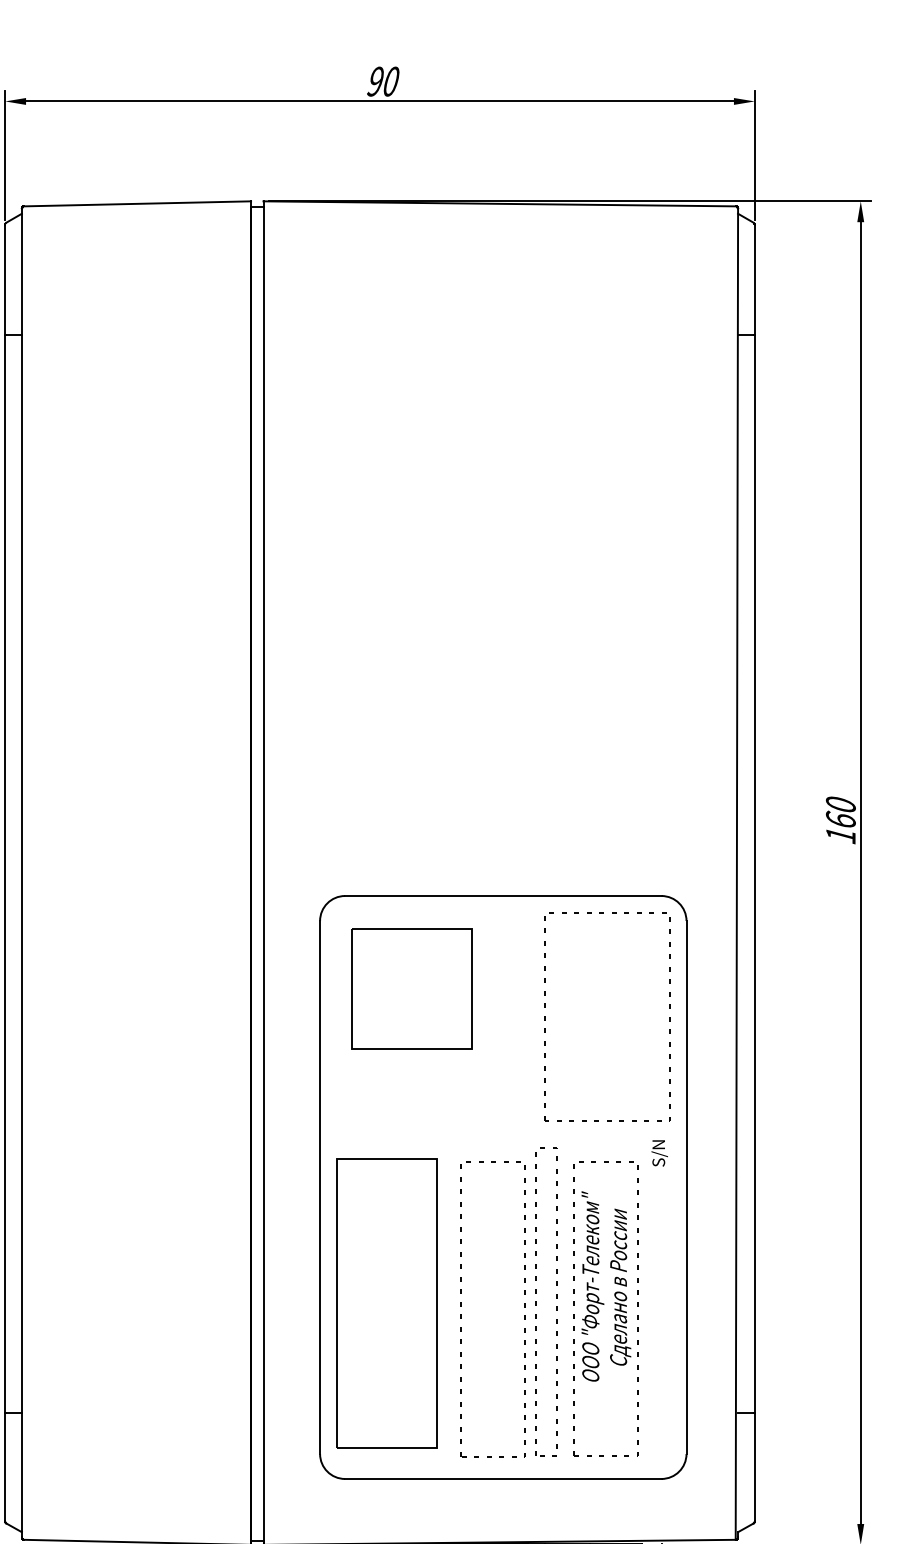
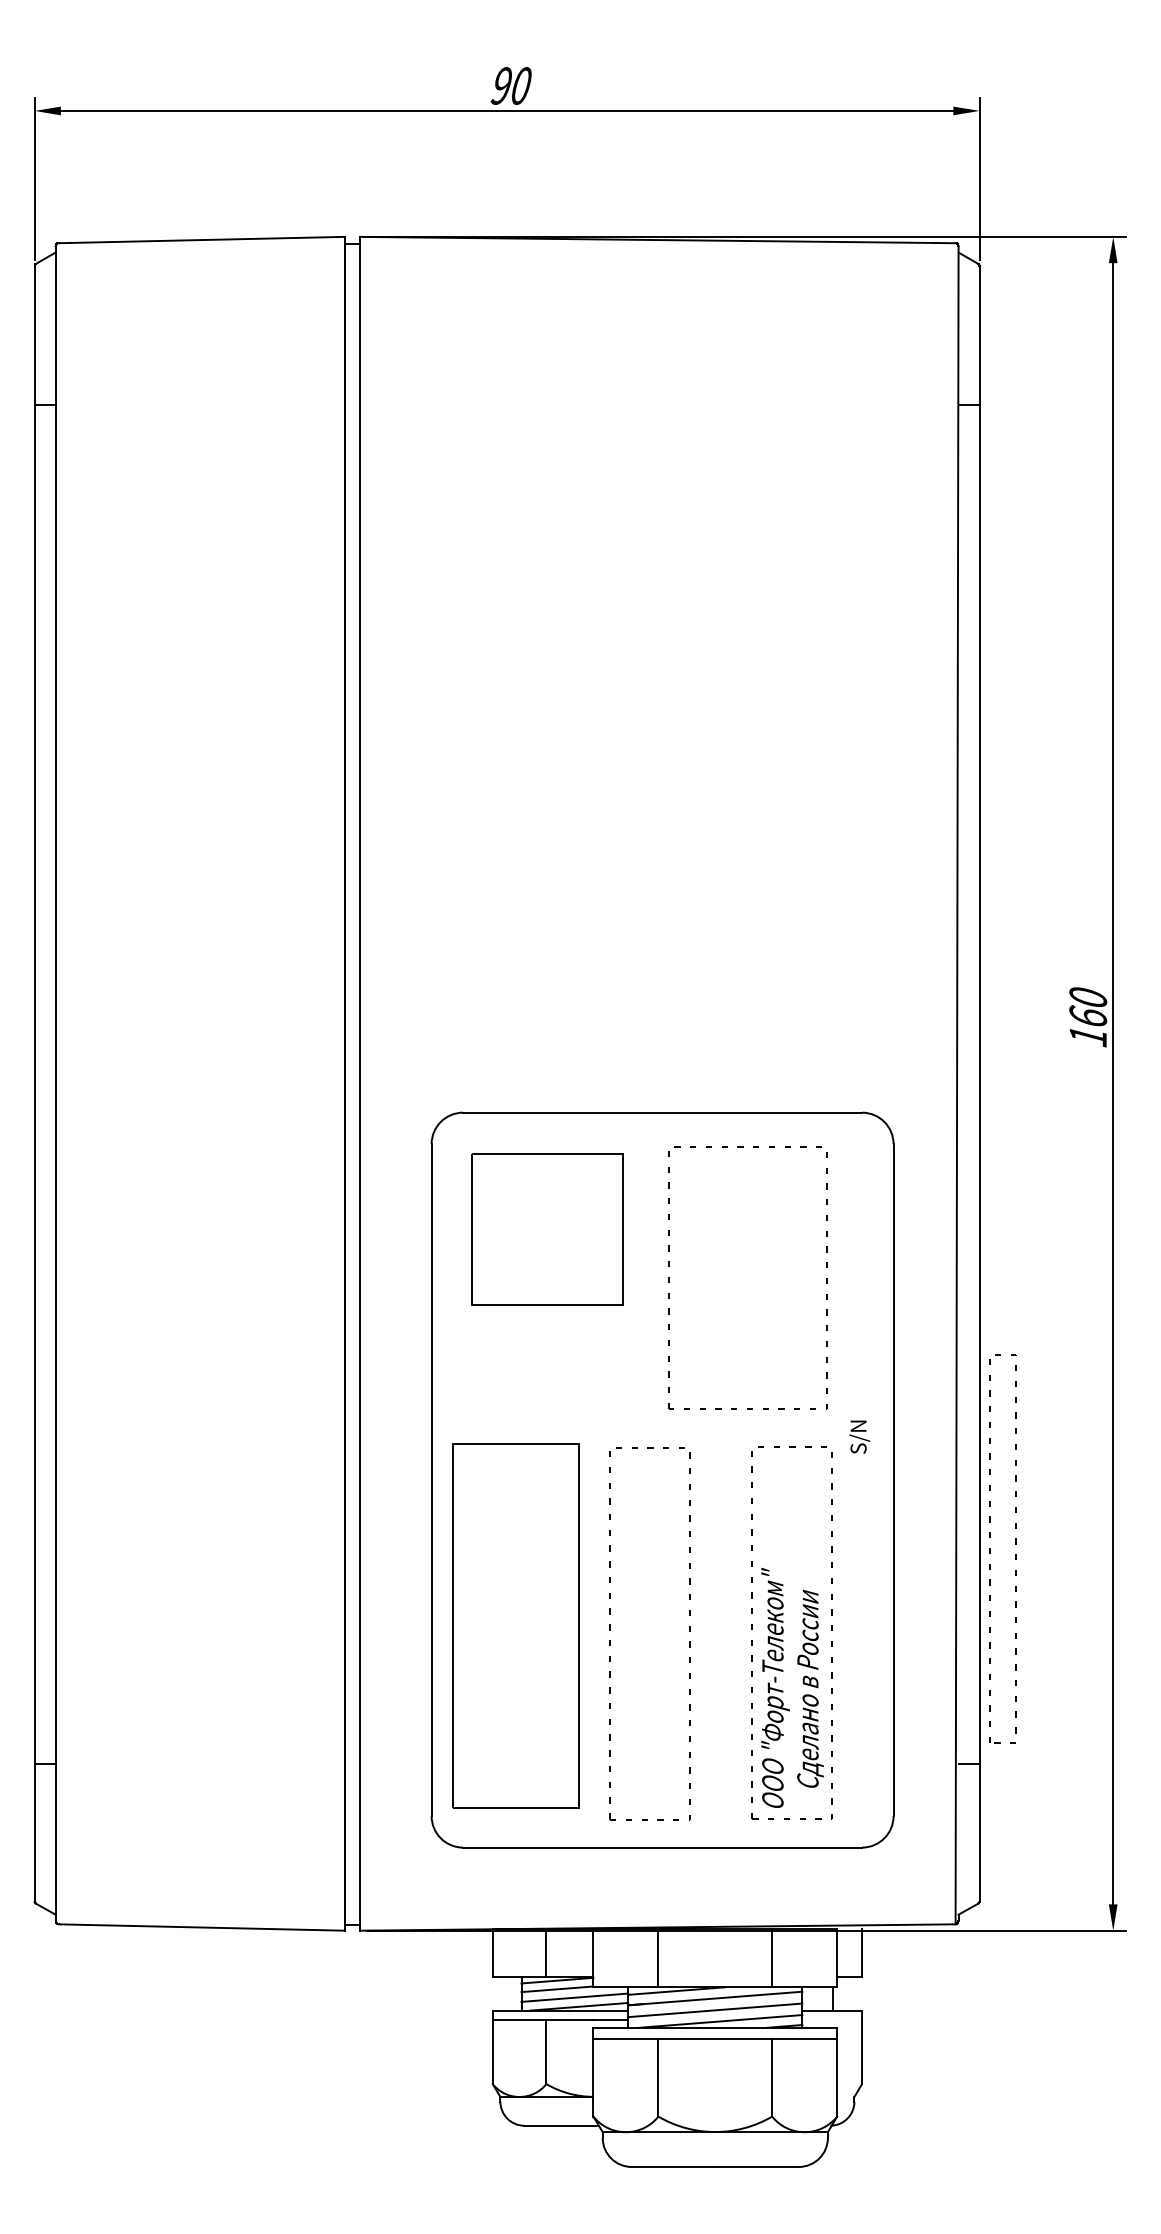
part: (545, 1016) -> (669, 1277), moved
text: (606, 1286) -> (792, 1687), moved
part: (536, 1302) -> (990, 1548), moved

